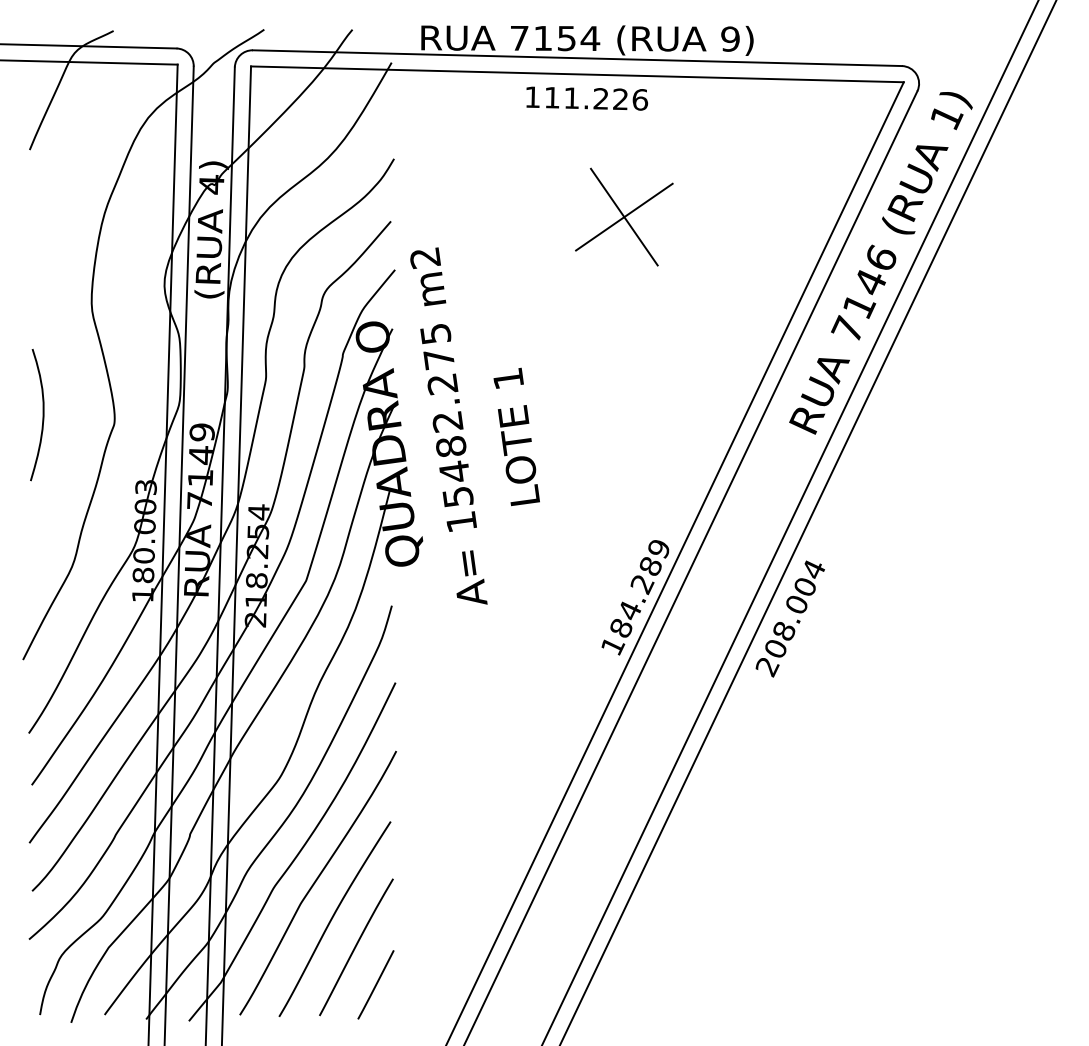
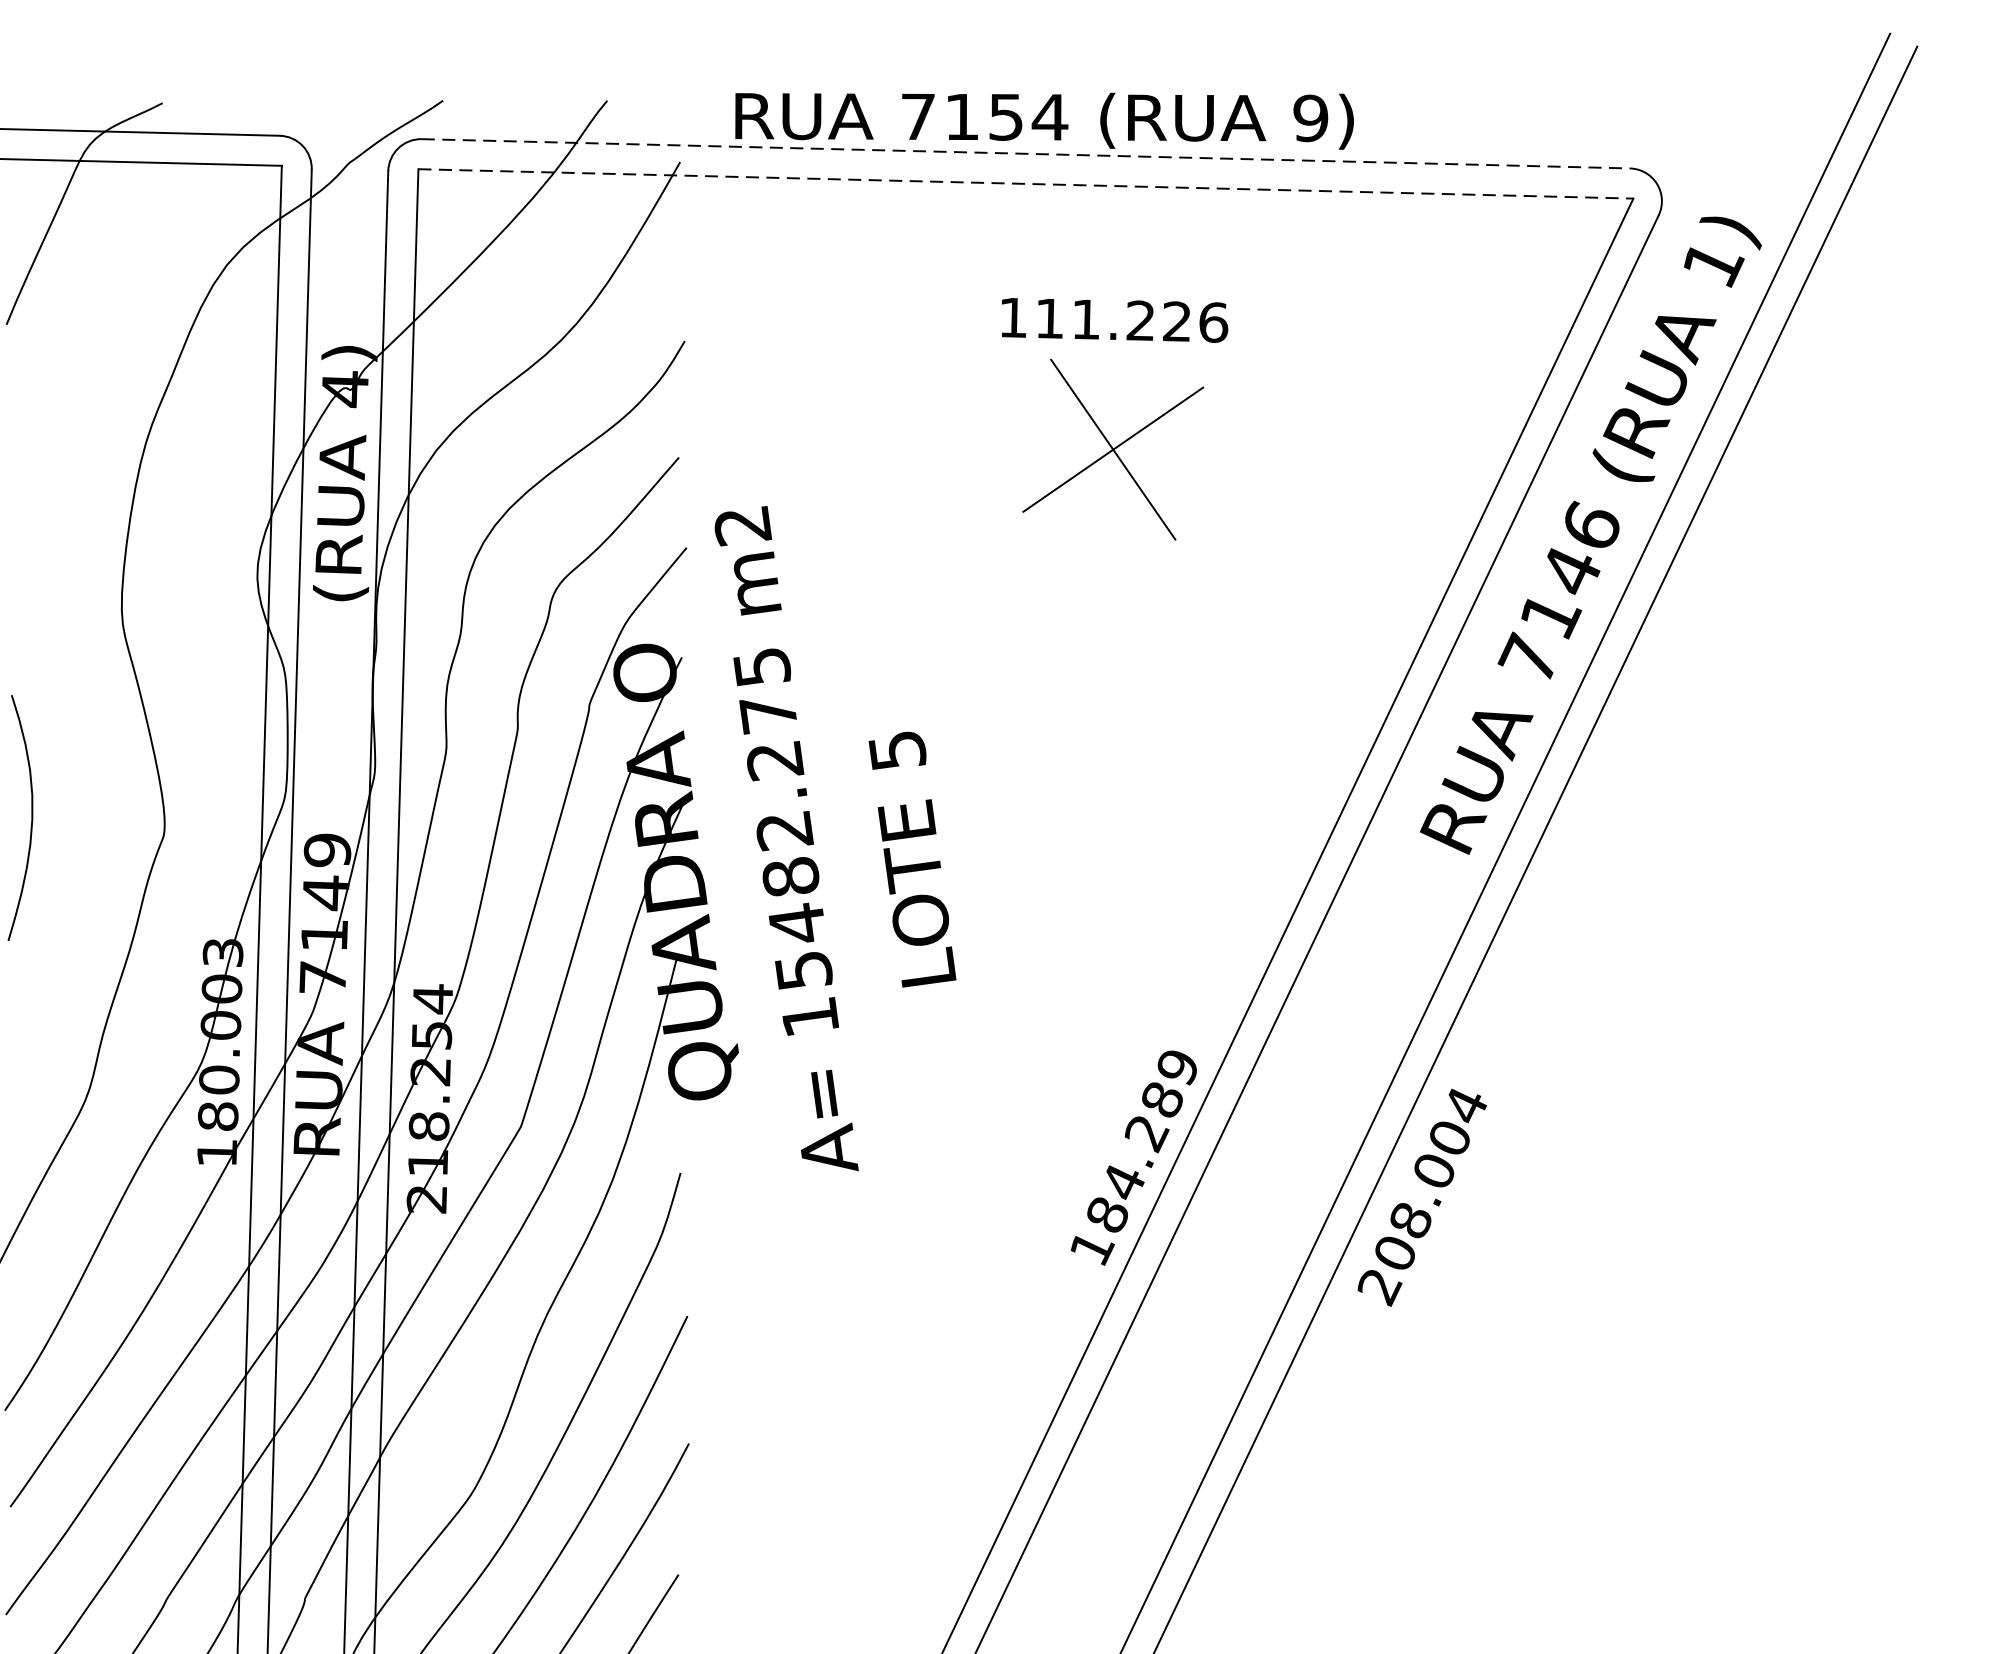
line: (577, 58) -> (1026, 154), solid -> dashed
line: (577, 74) -> (1026, 184), solid -> dashed
text: (587, 98) -> (1115, 320), moved
text: (508, 378) -> (897, 750), 1 -> 5

